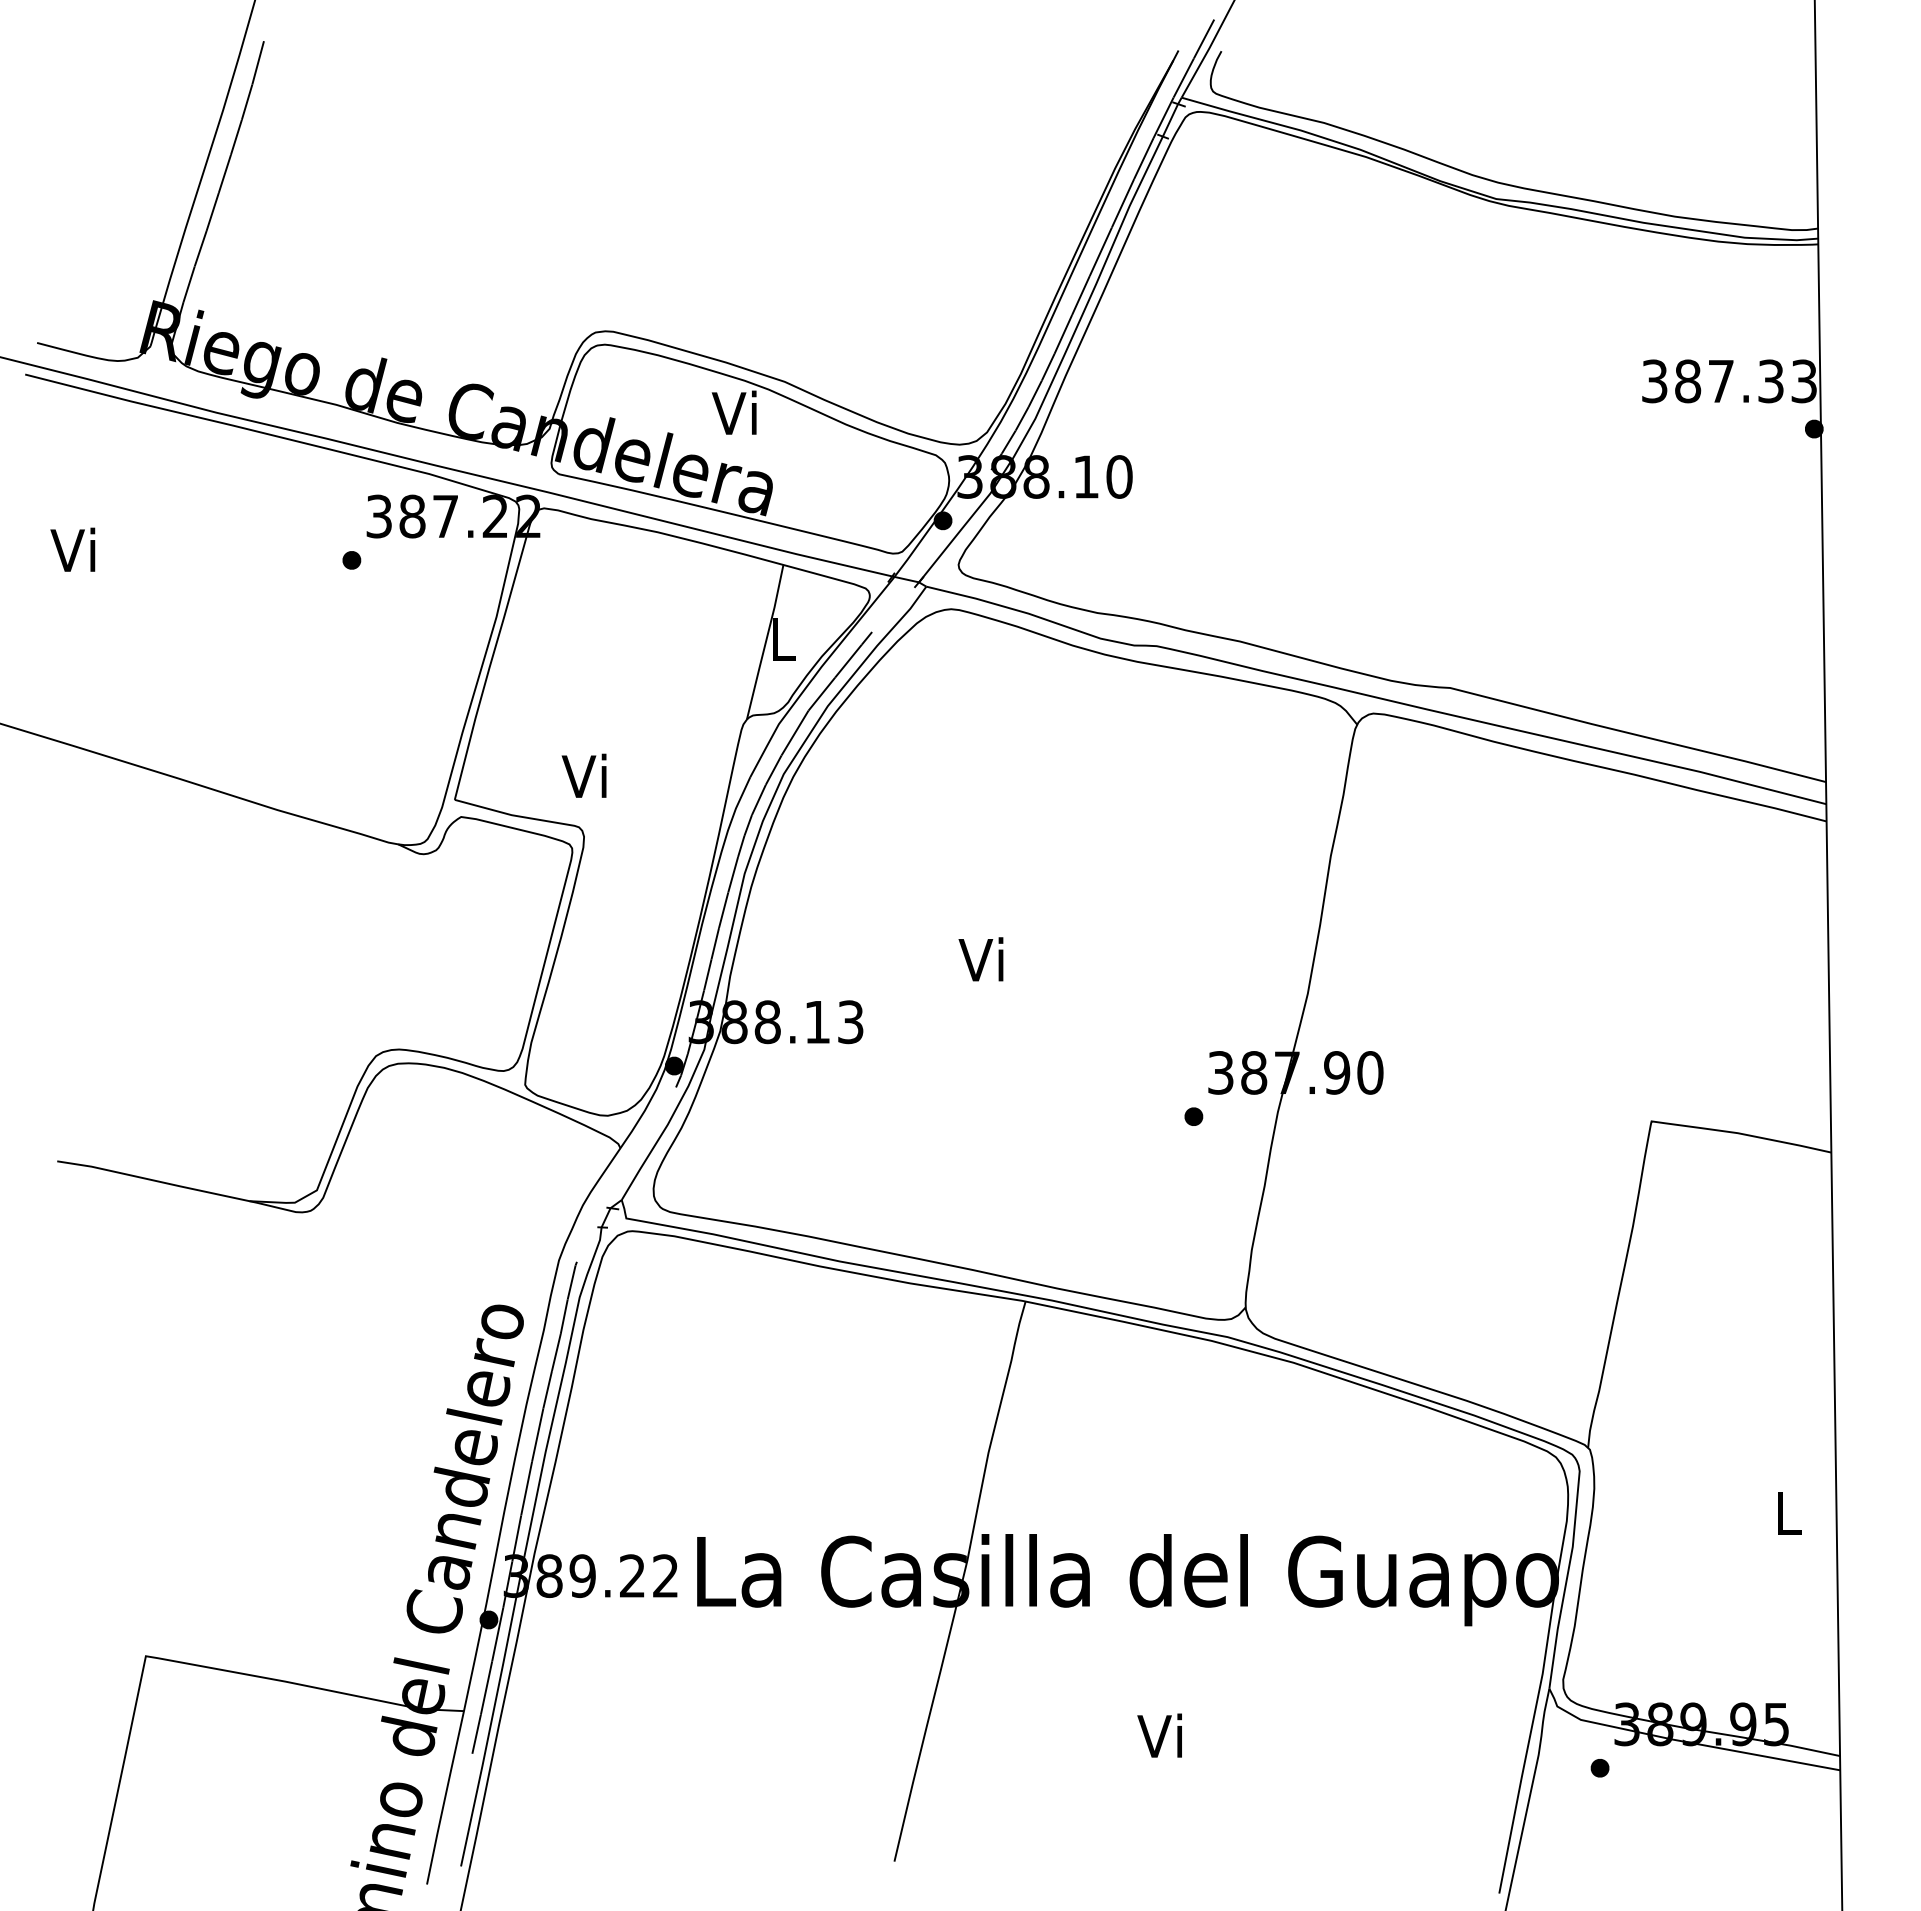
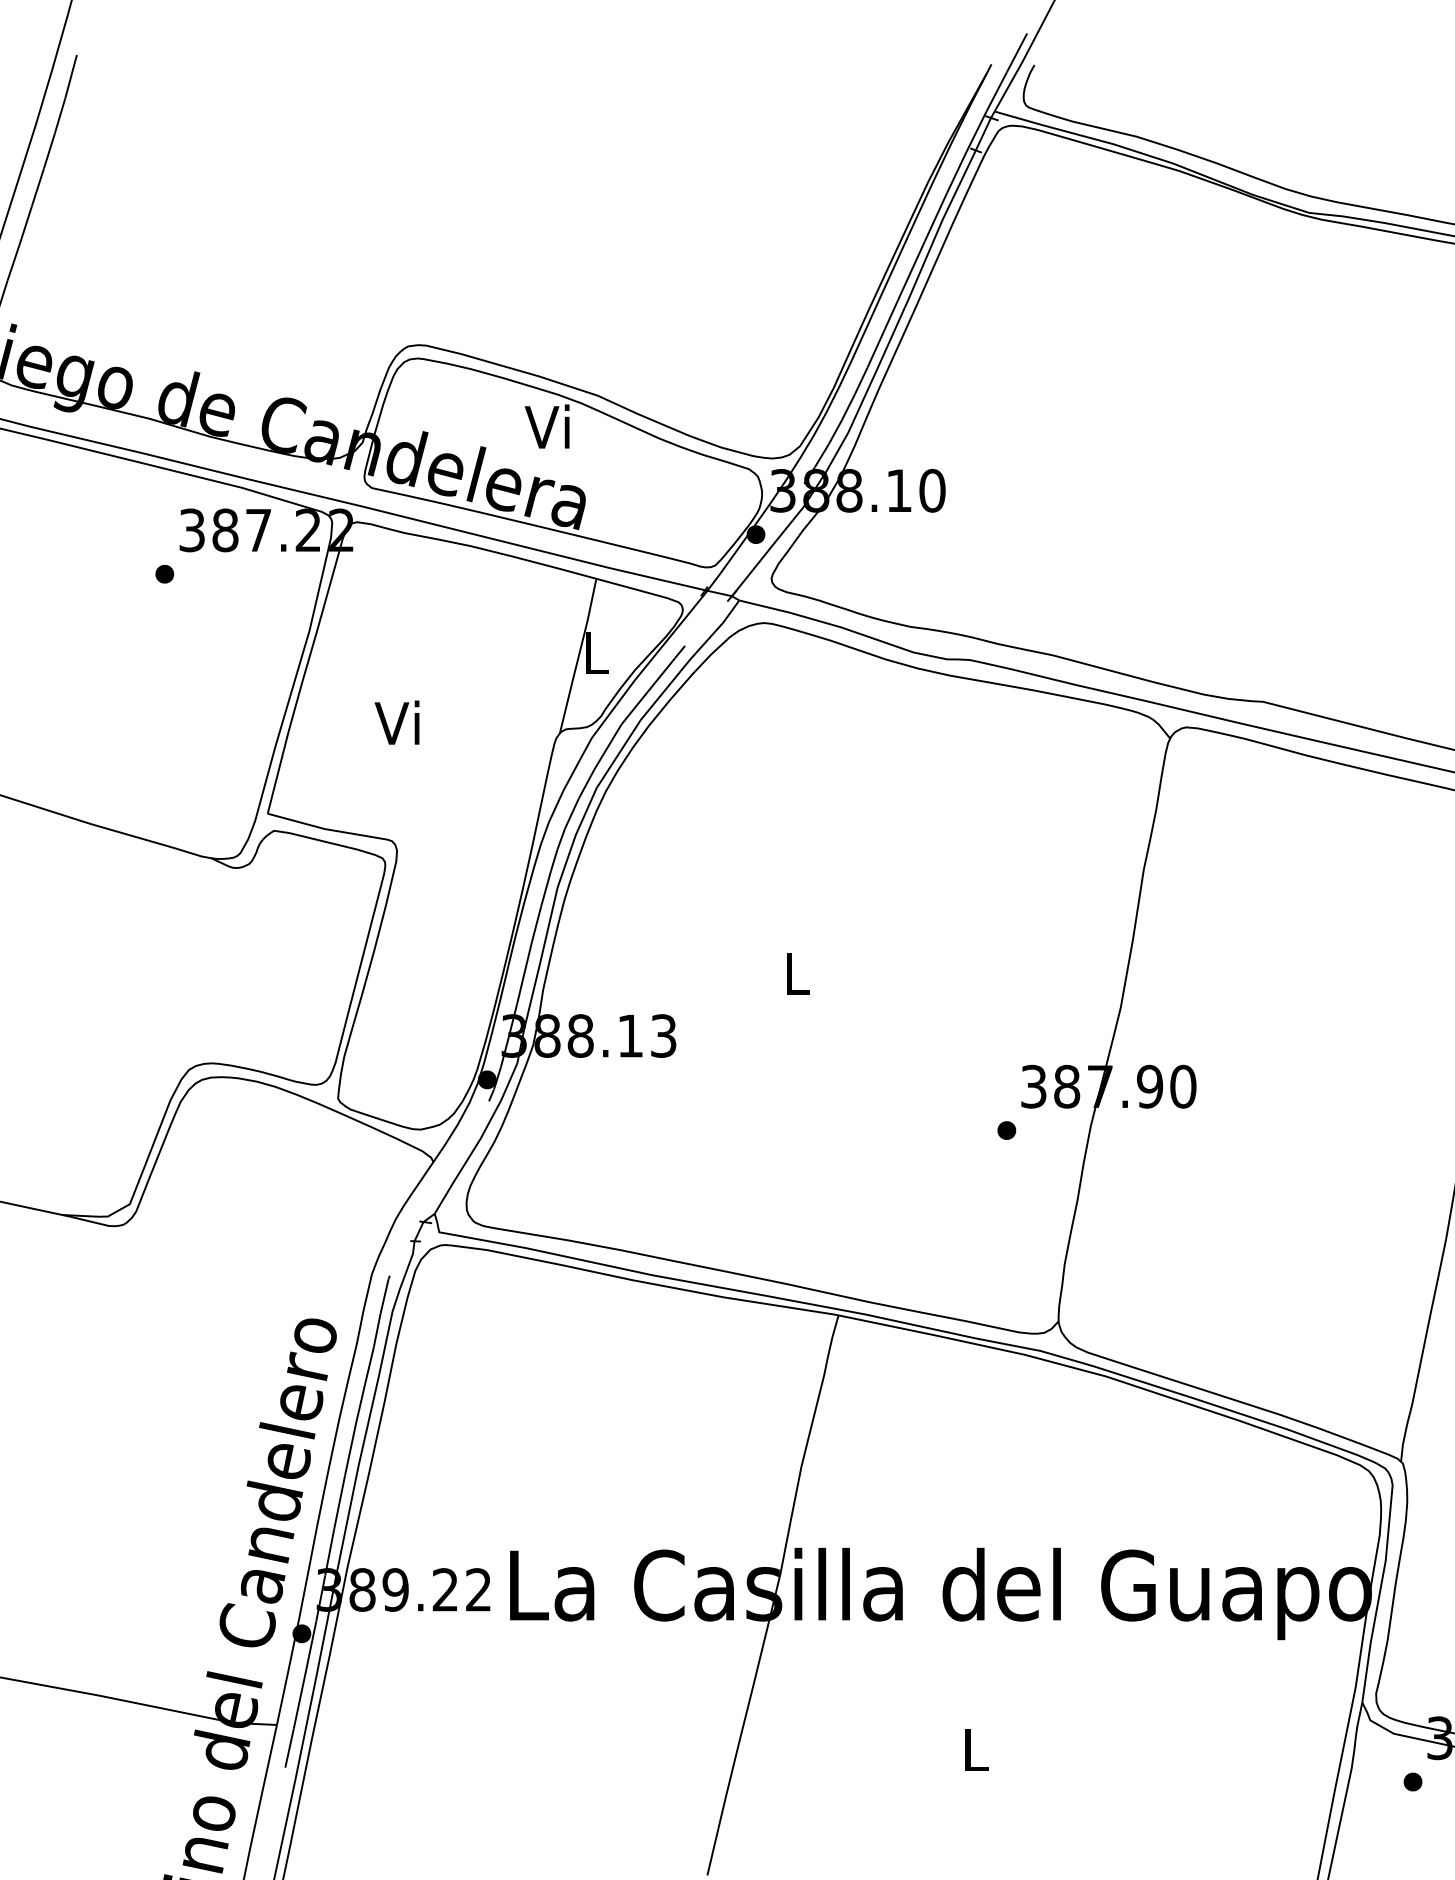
text: (583, 775) -> (396, 722), moved
text: (980, 959) -> (793, 973), Vi -> L
text: (1159, 1735) -> (972, 1749), Vi -> L

